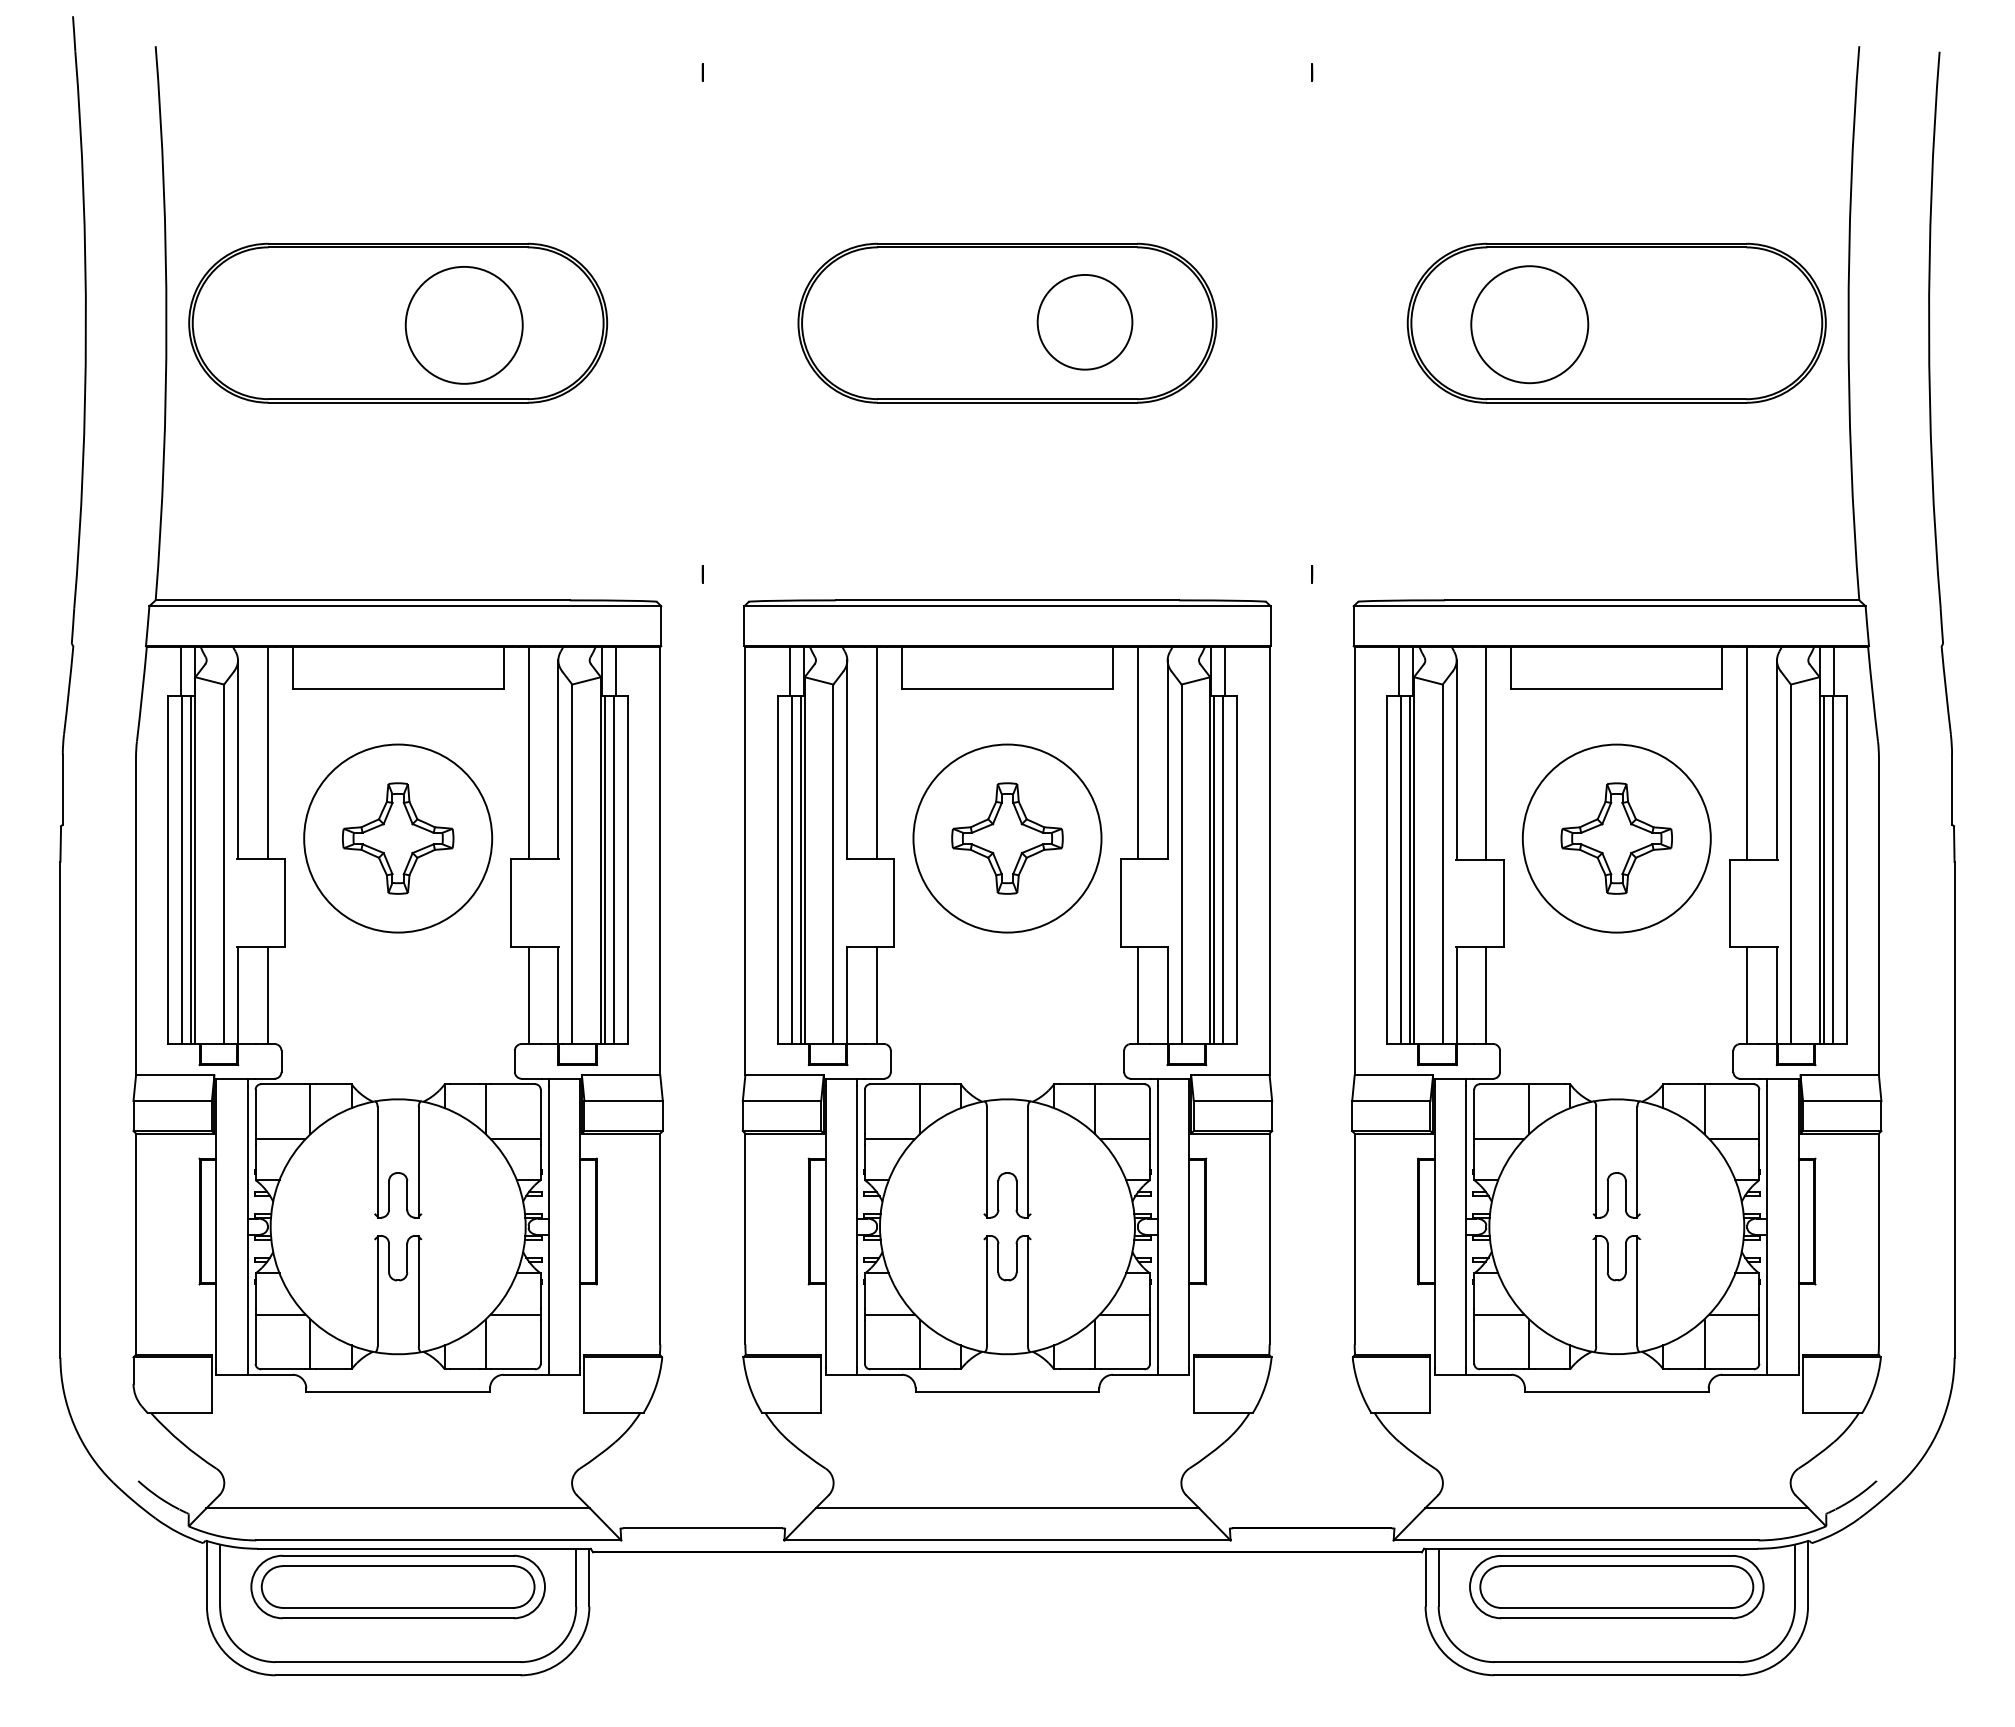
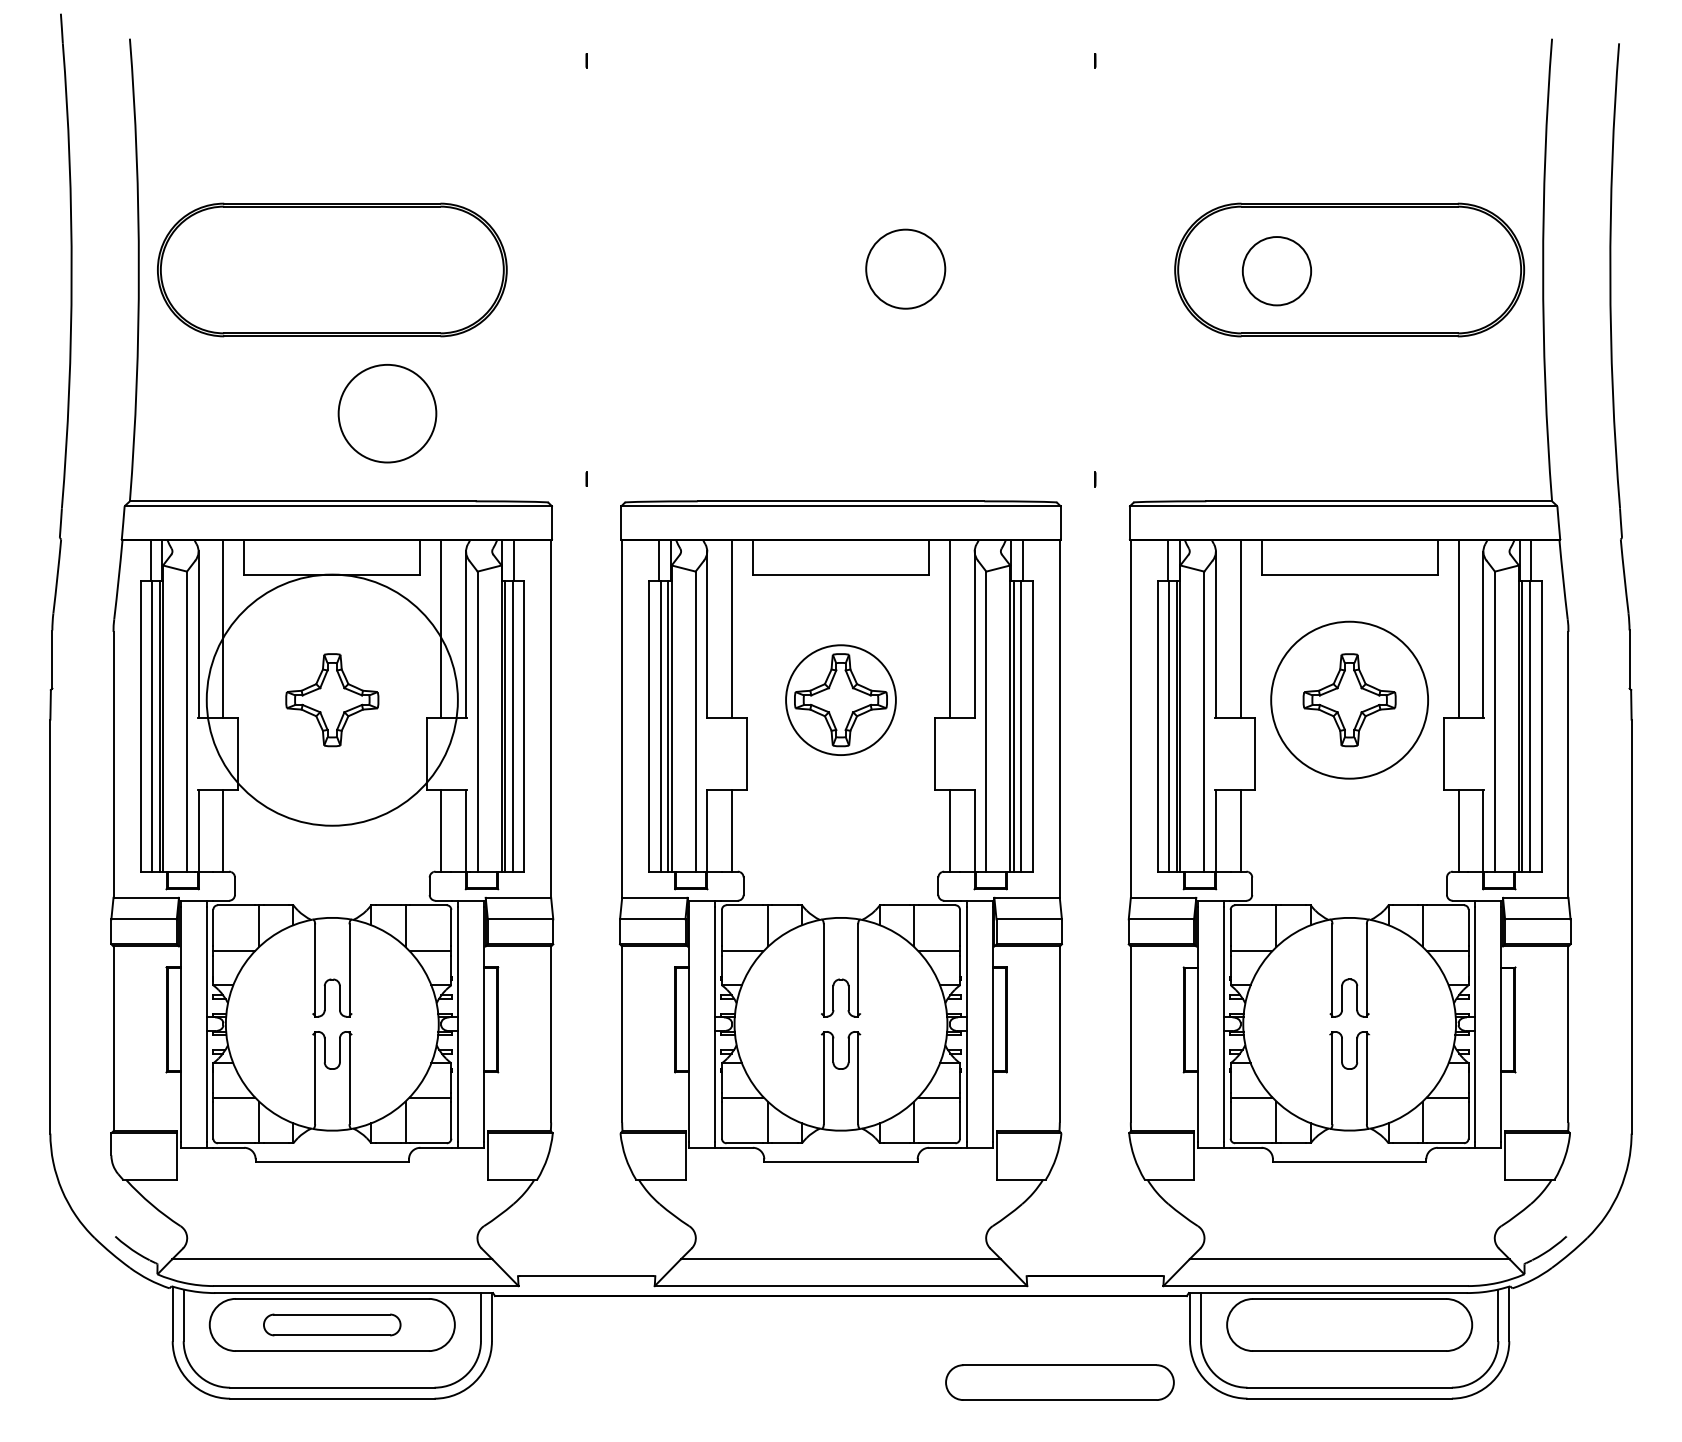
part: (1007, 322) -> (841, 269), removed
circle: (1529, 324) -> (1276, 271), size x0.7
circle: (463, 325) -> (386, 413), moved
circle: (398, 838) -> (332, 700), size x1.6
circle: (1007, 838) -> (841, 700), size x0.7
part: (397, 1586) -> (331, 1324), size x0.6
part: (1616, 1586) -> (1059, 1382), moved

